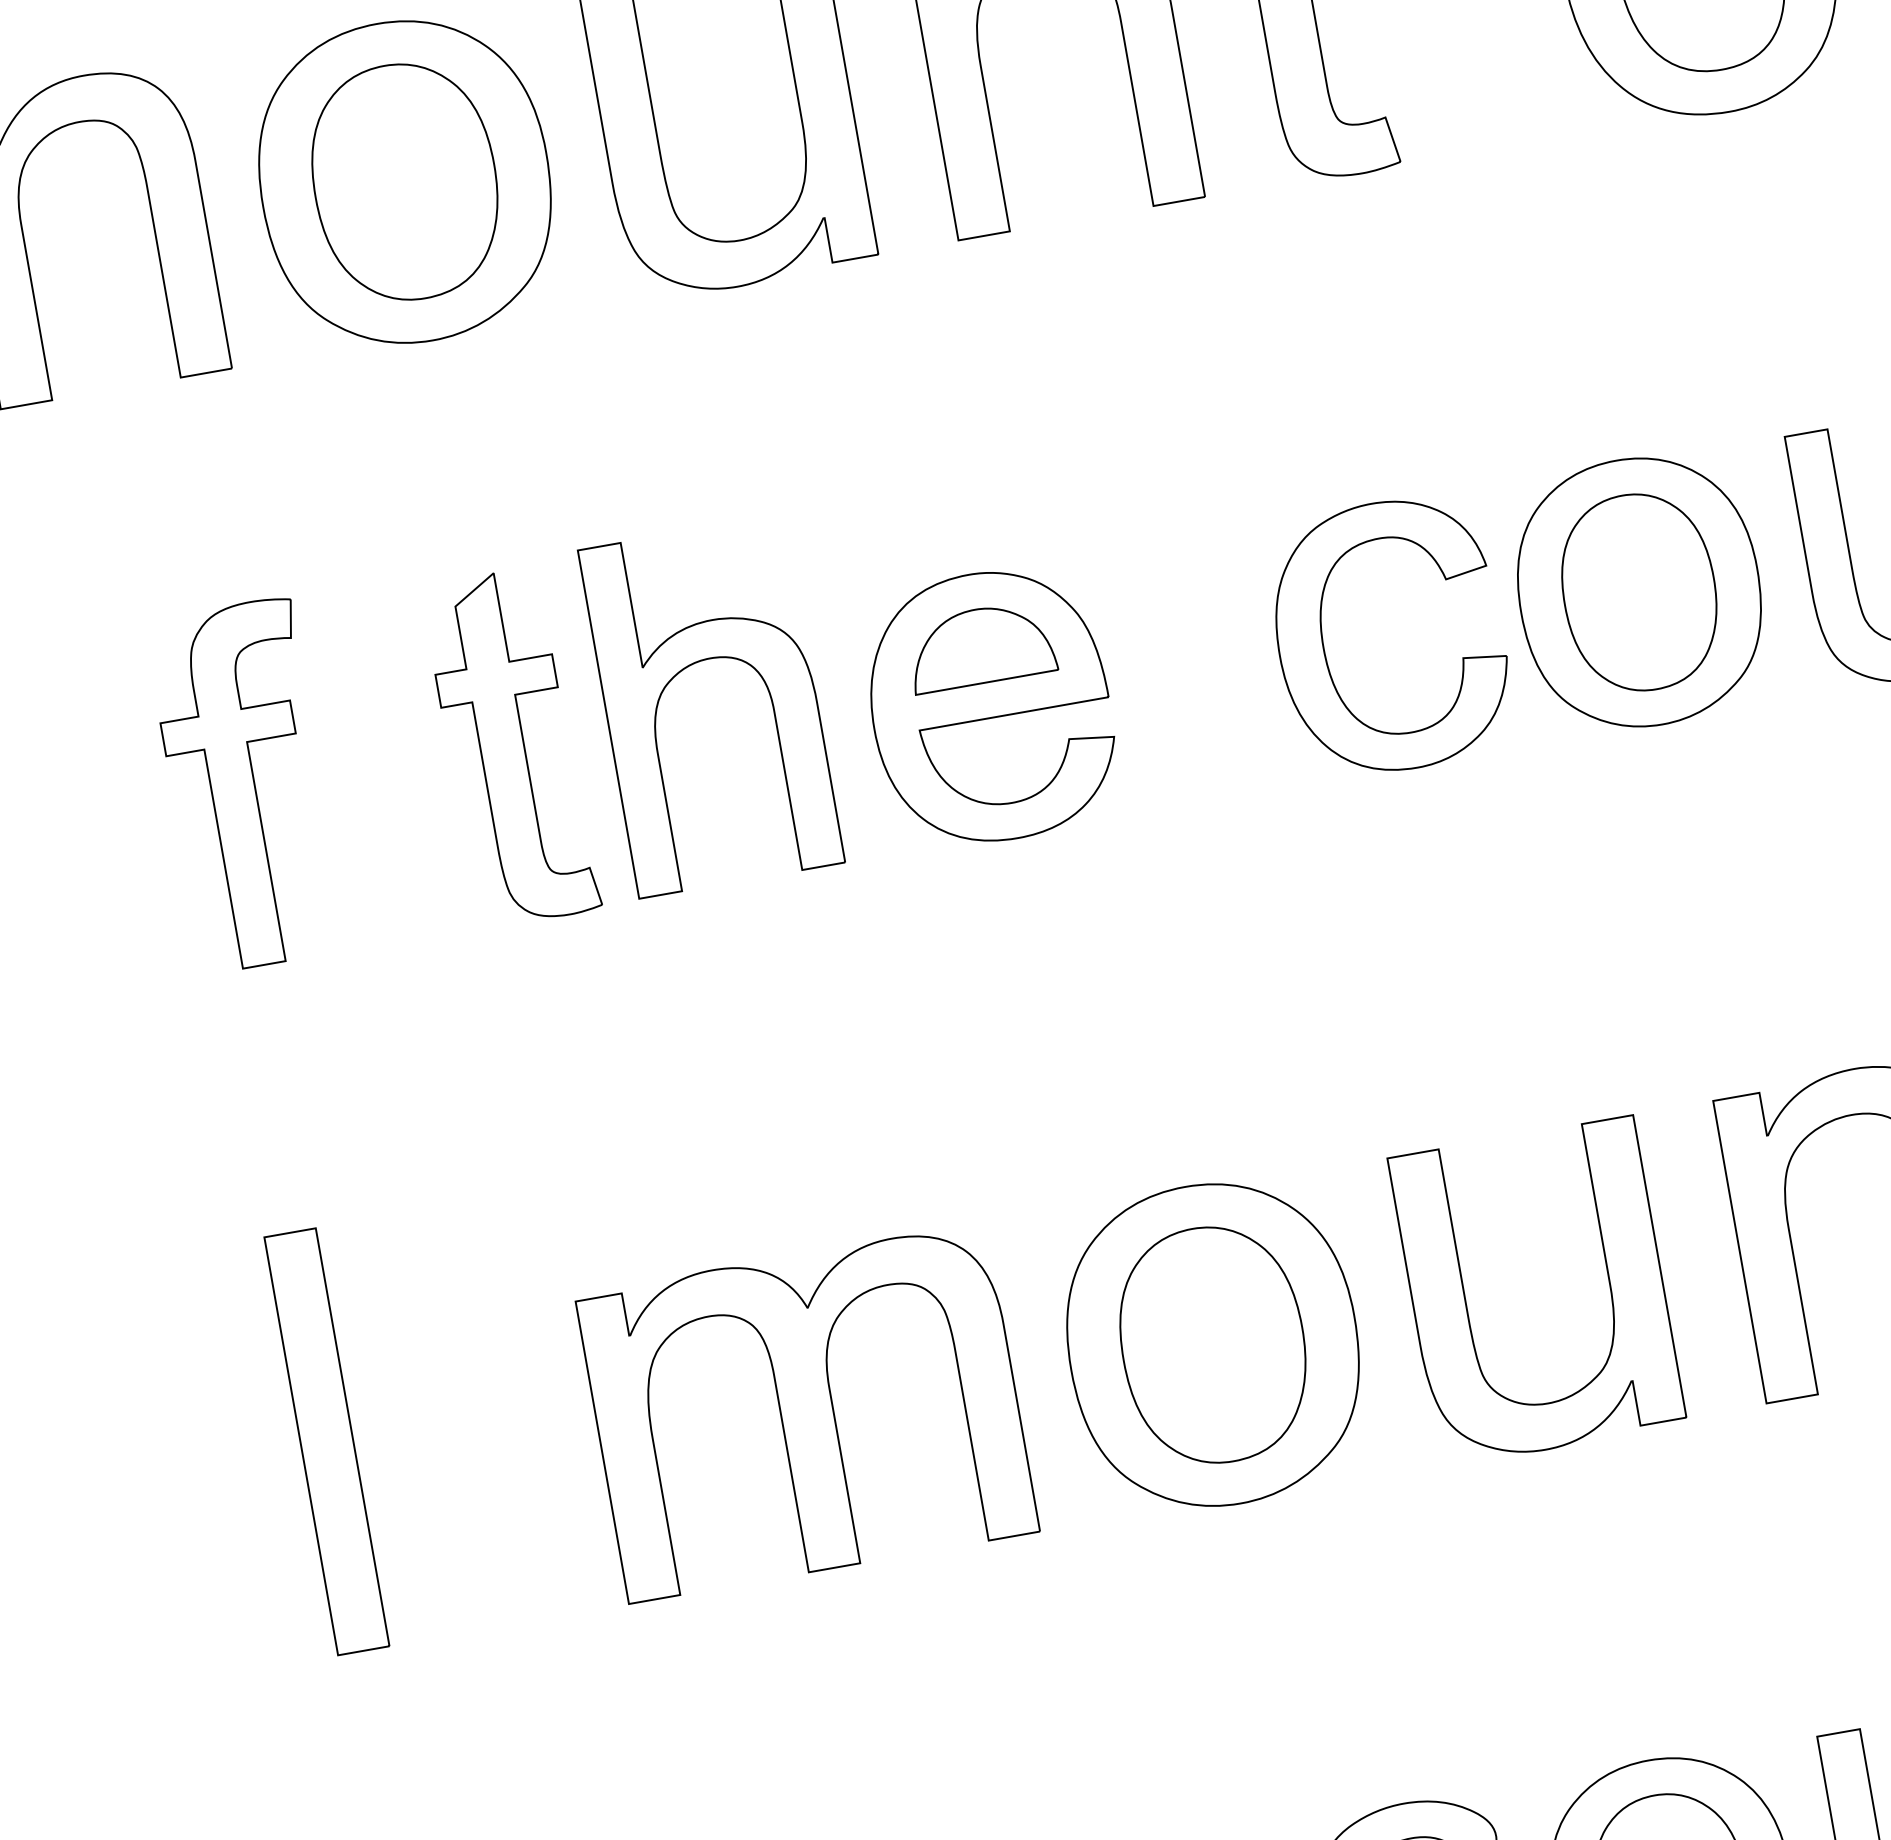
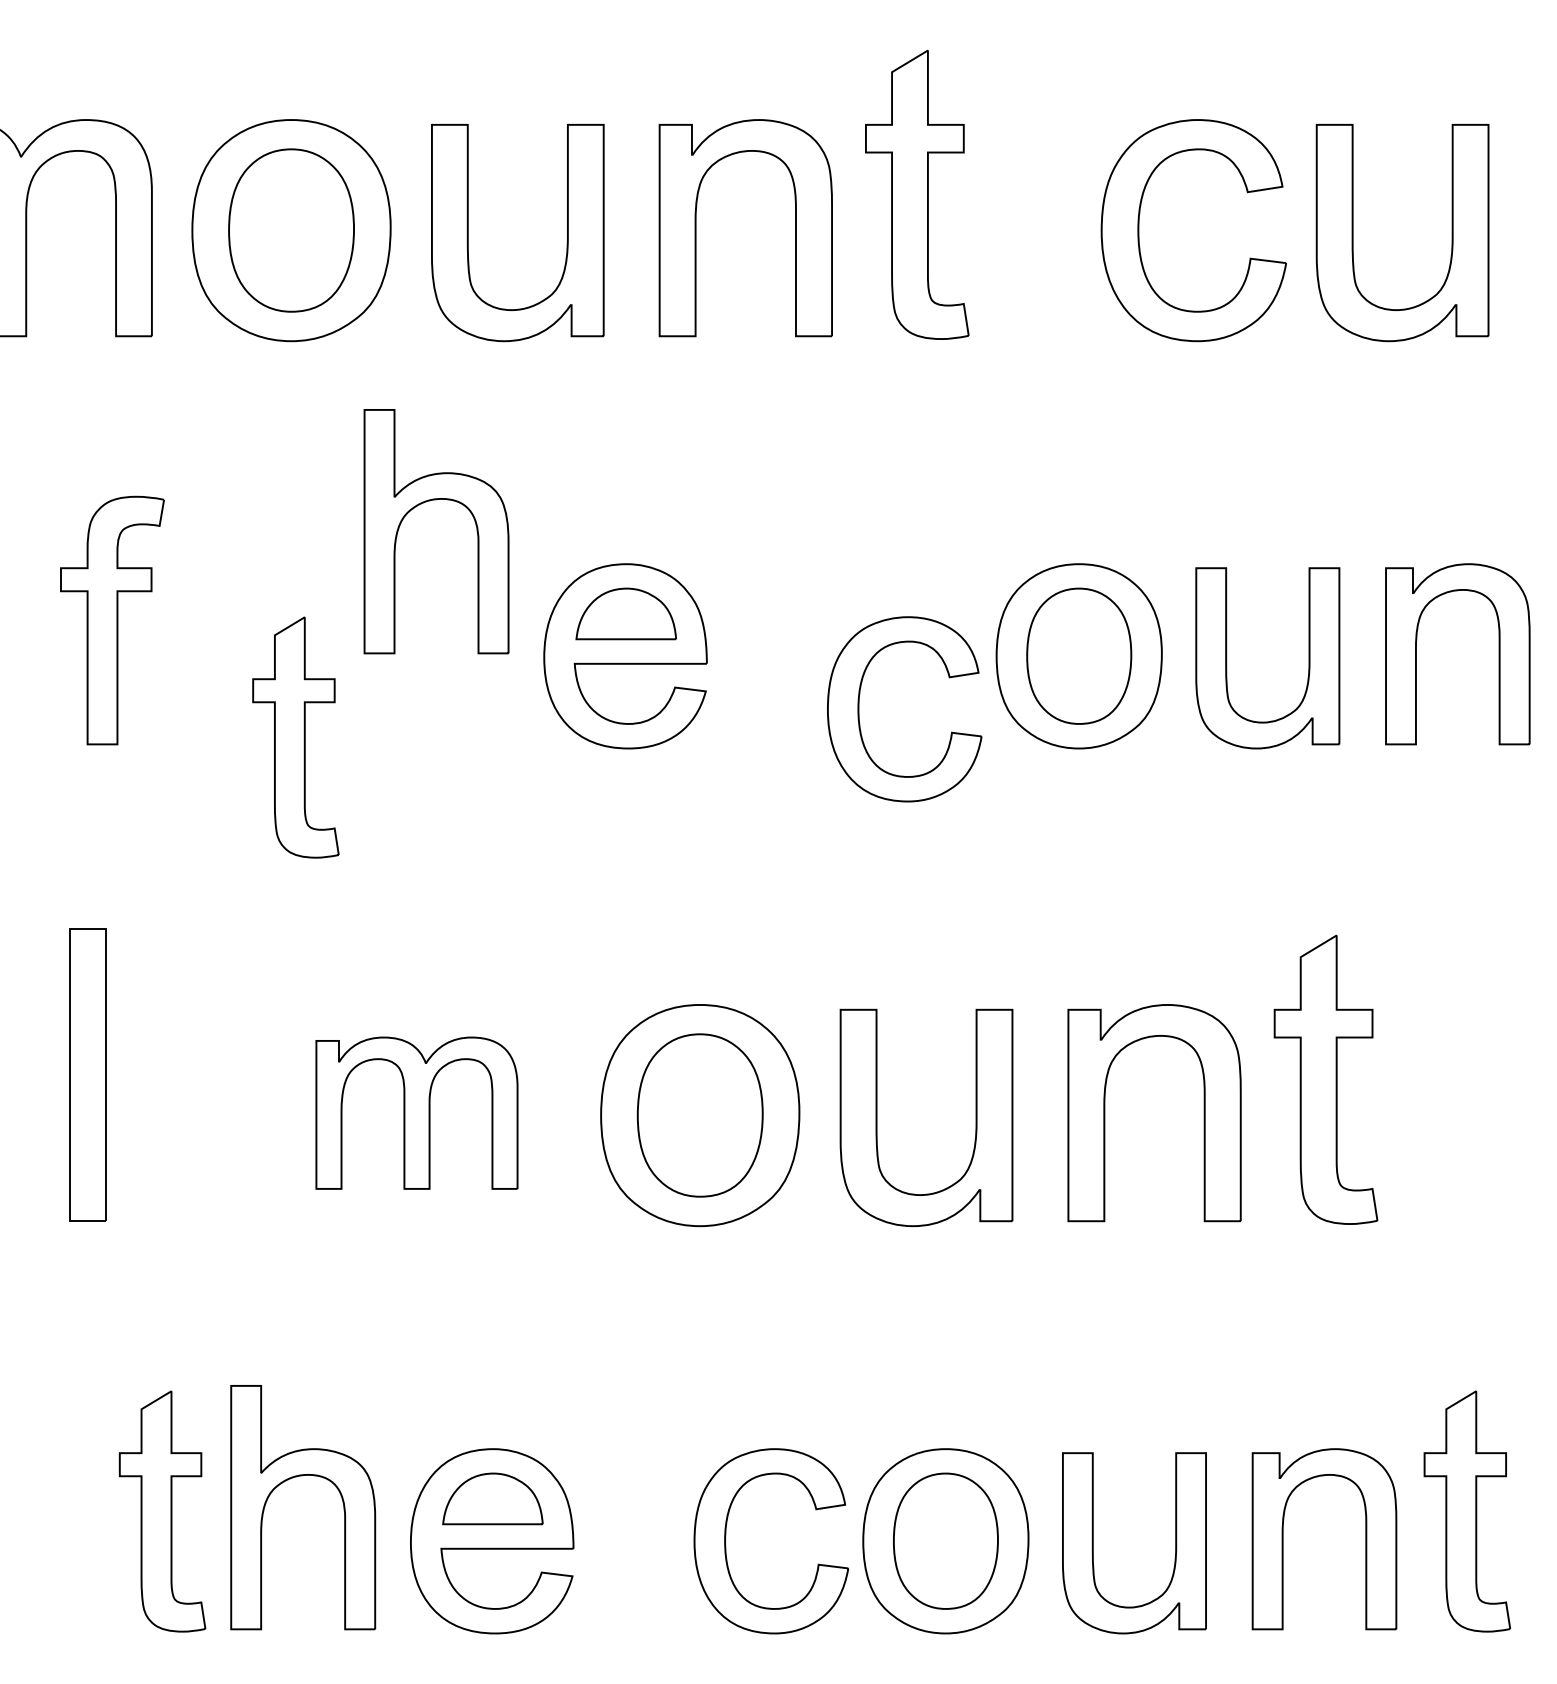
part: (1325, 648) -> (859, 709), moved
part: (695, 664) -> (430, 501), moved
part: (510, 747) -> (295, 737), moved
part: (806, 1413) -> (416, 1113), size x0.7

